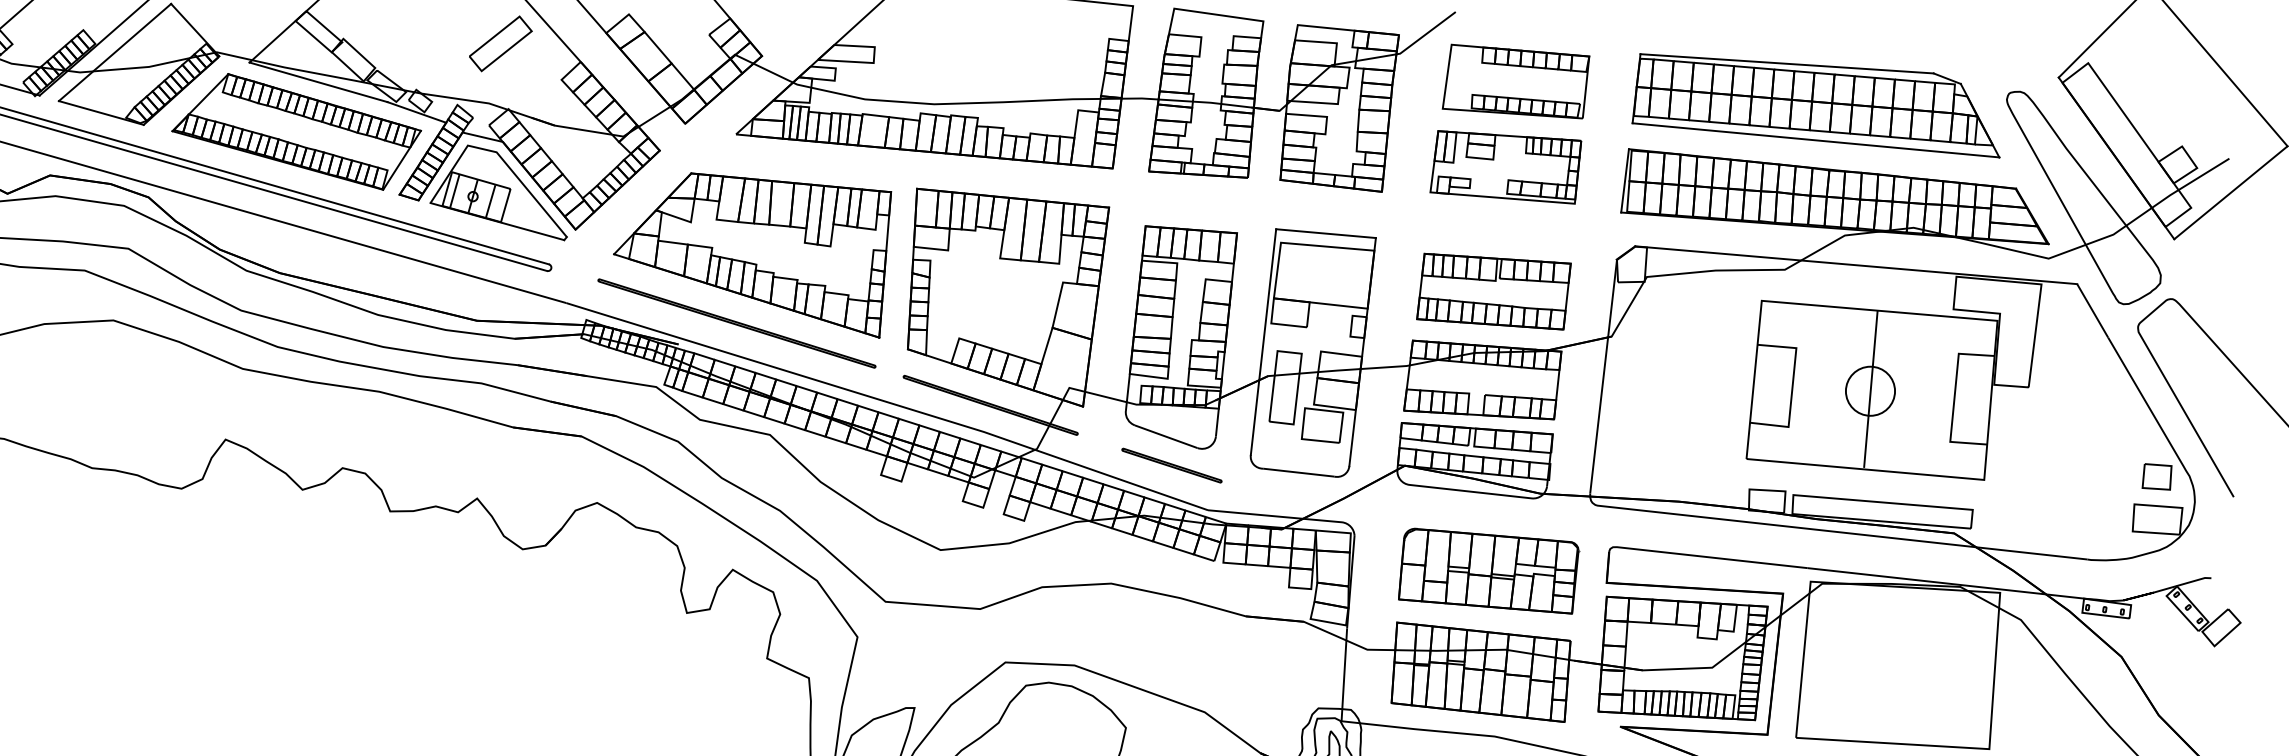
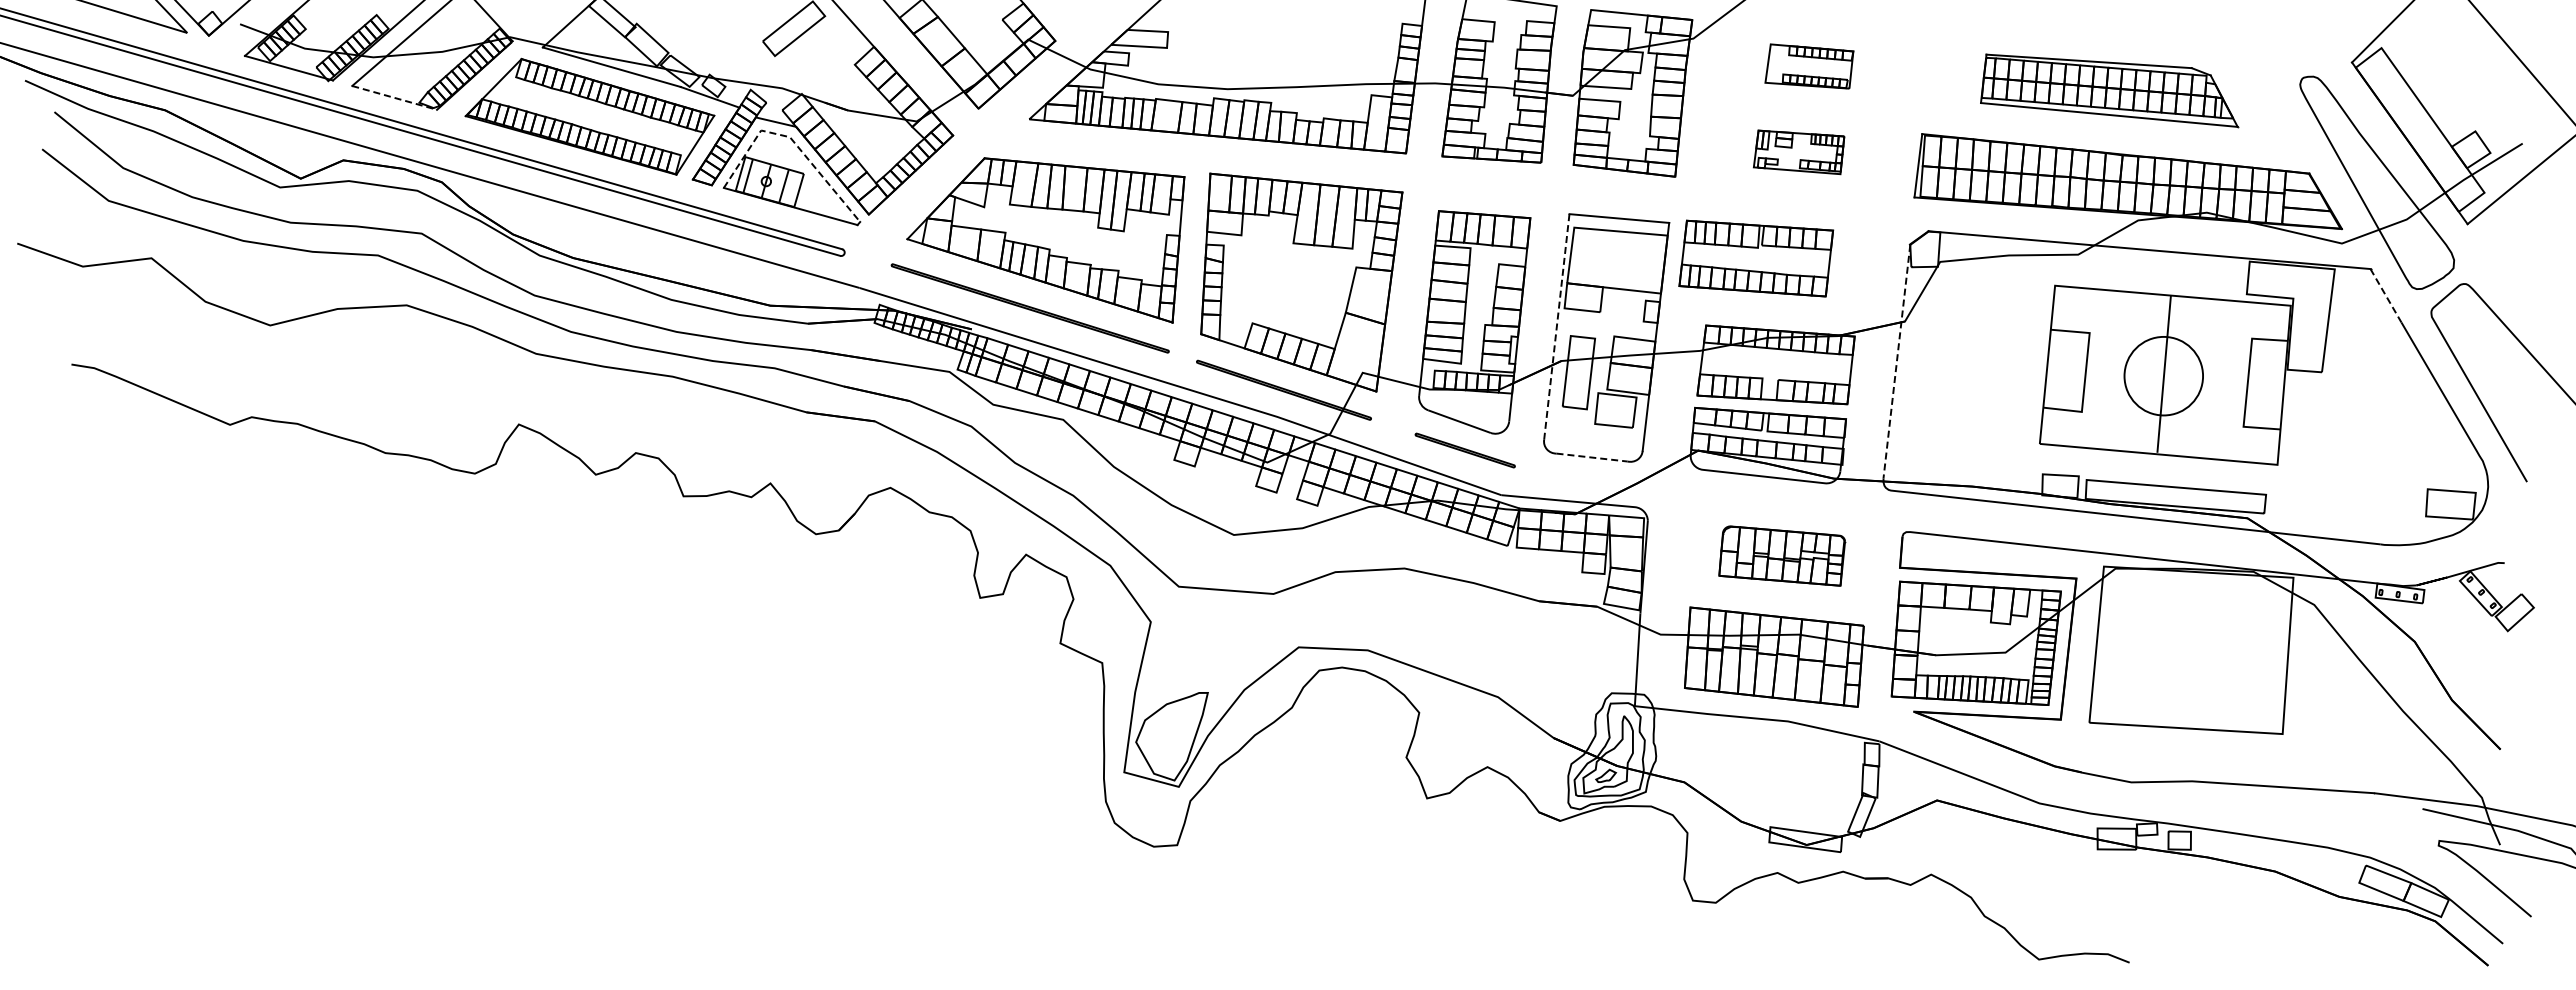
part: (1516, 81) -> (1809, 66), size x0.6
part: (1816, 105) -> (2109, 90), size x0.7
line: (102, 113) -> (395, 98), solid -> dashed
line: (500, 156) -> (793, 141), solid -> dashed
part: (1505, 167) -> (1798, 152), size x0.6
part: (1494, 291) -> (1756, 258), moved
line: (2092, 309) -> (2385, 294), solid -> dashed
line: (1263, 341) -> (1556, 326), solid -> dashed
line: (1603, 377) -> (1896, 362), solid -> dashed
circle: (1870, 390) -> (2163, 375), size x1.6
line: (1299, 472) -> (1592, 457), solid -> dashed
part: (2157, 476) -> (2450, 461), removed
part: (1489, 570) -> (1782, 555), size x0.7

